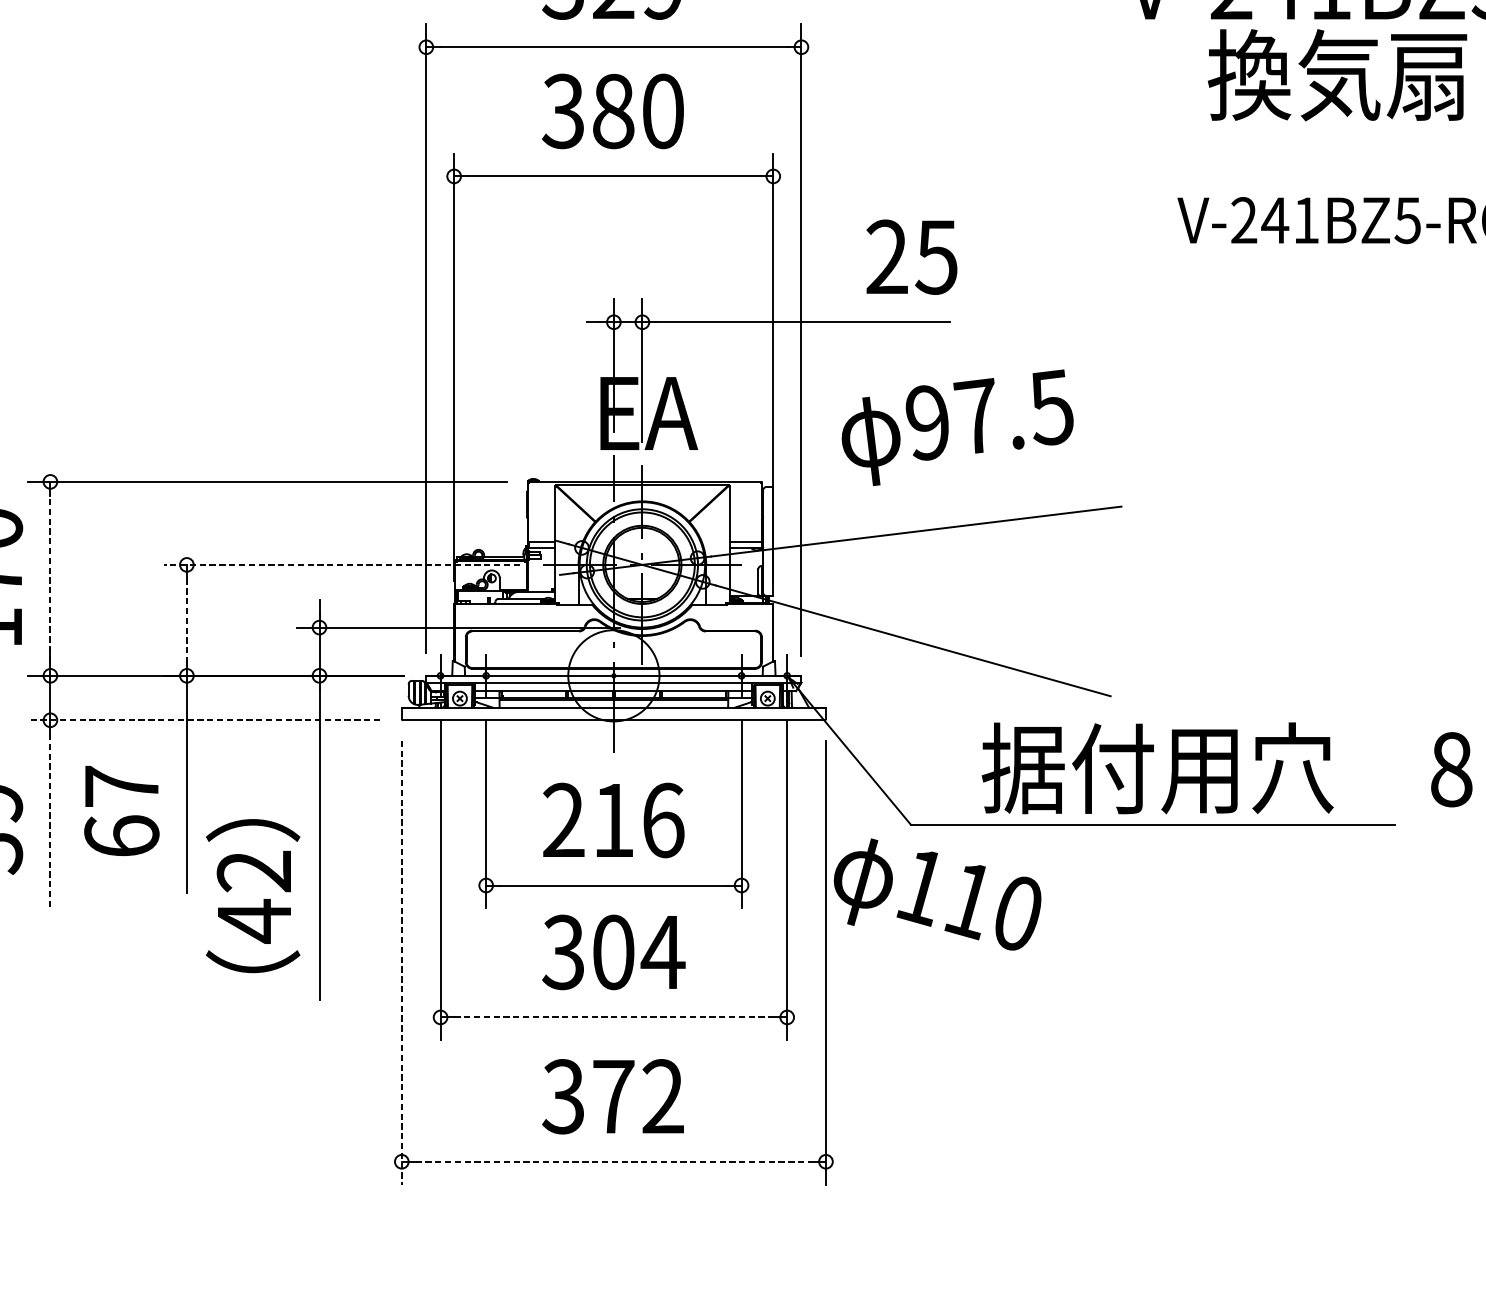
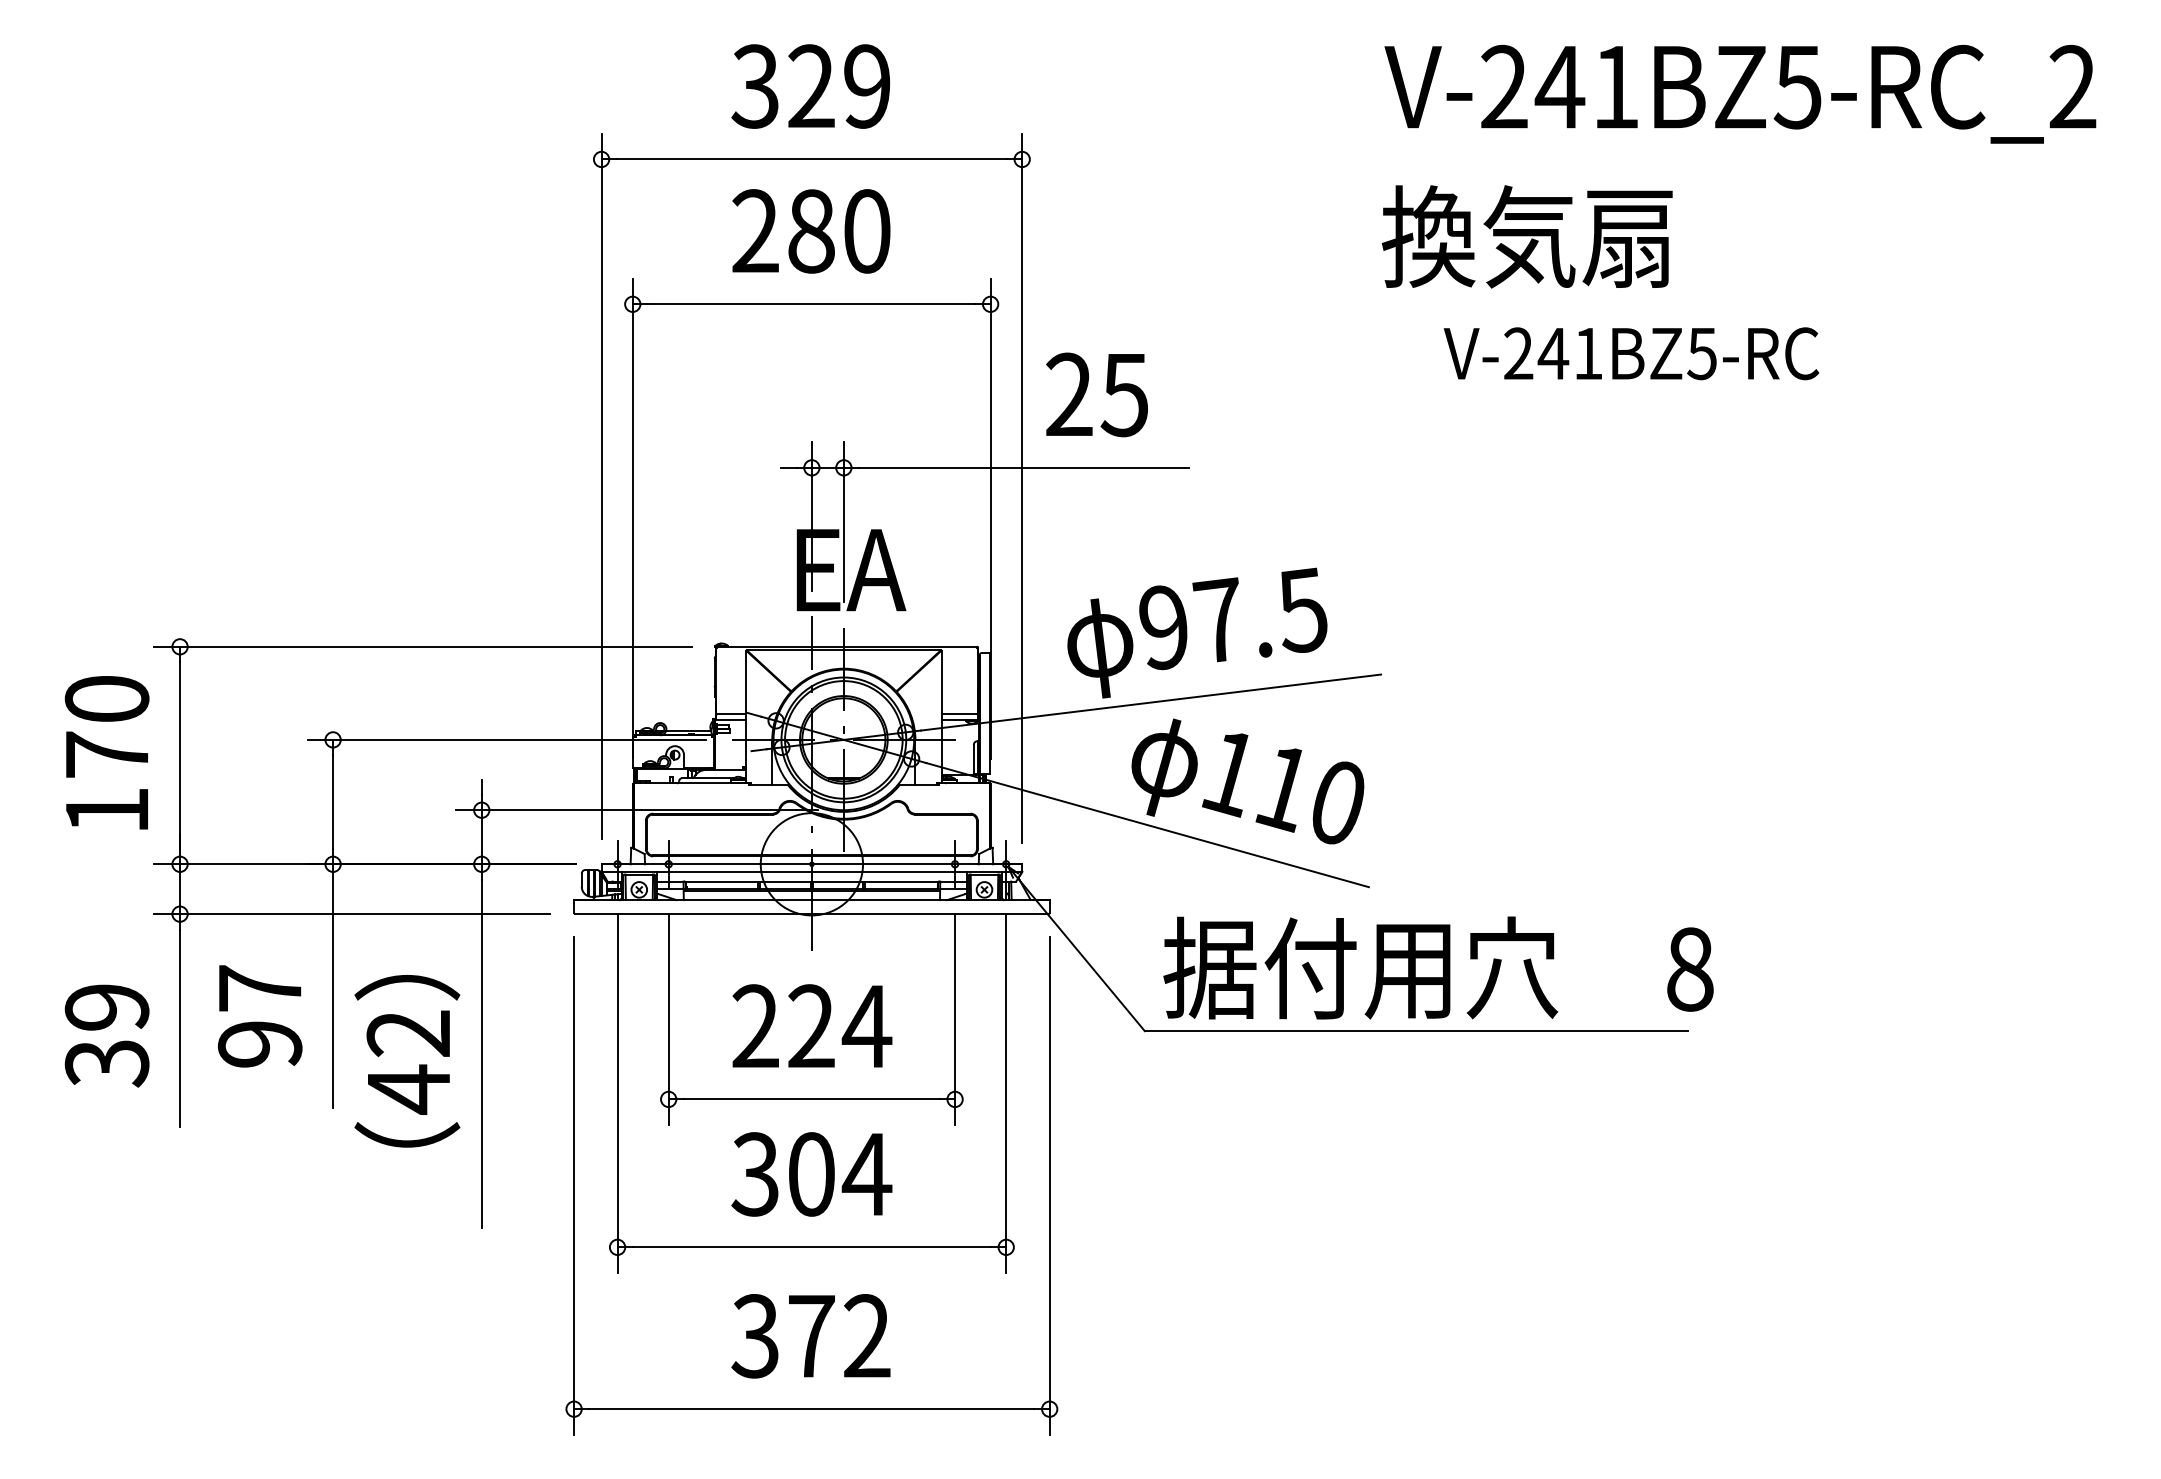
text: (1336, 74) -> (1526, 236), moved
text: (562, 111) -> (754, 231), 380 -> 280
text: (911, 256) -> (1096, 394), moved
text: (957, 427) -> (1197, 632), moved
line: (341, 564) -> (506, 739), dashed -> solid
line: (50, 578) -> (180, 755), dashed -> solid
line: (187, 620) -> (333, 802), dashed -> solid
line: (204, 720) -> (352, 914), dashed -> solid
text: (1227, 767) -> (1438, 967), moved
text: (639, 820) -> (840, 1026), 216 -> 224
line: (50, 822) -> (180, 1028), dashed -> solid
text: (121, 835) -> (259, 1043), 67 -> 97
text: (937, 894) -> (1247, 781), moved
text: (253, 896) -> (407, 1061), moved
line: (402, 962) -> (574, 1185), dashed -> solid
line: (613, 1017) -> (811, 1247), dashed -> solid
line: (614, 1162) -> (812, 1409), dashed -> solid

